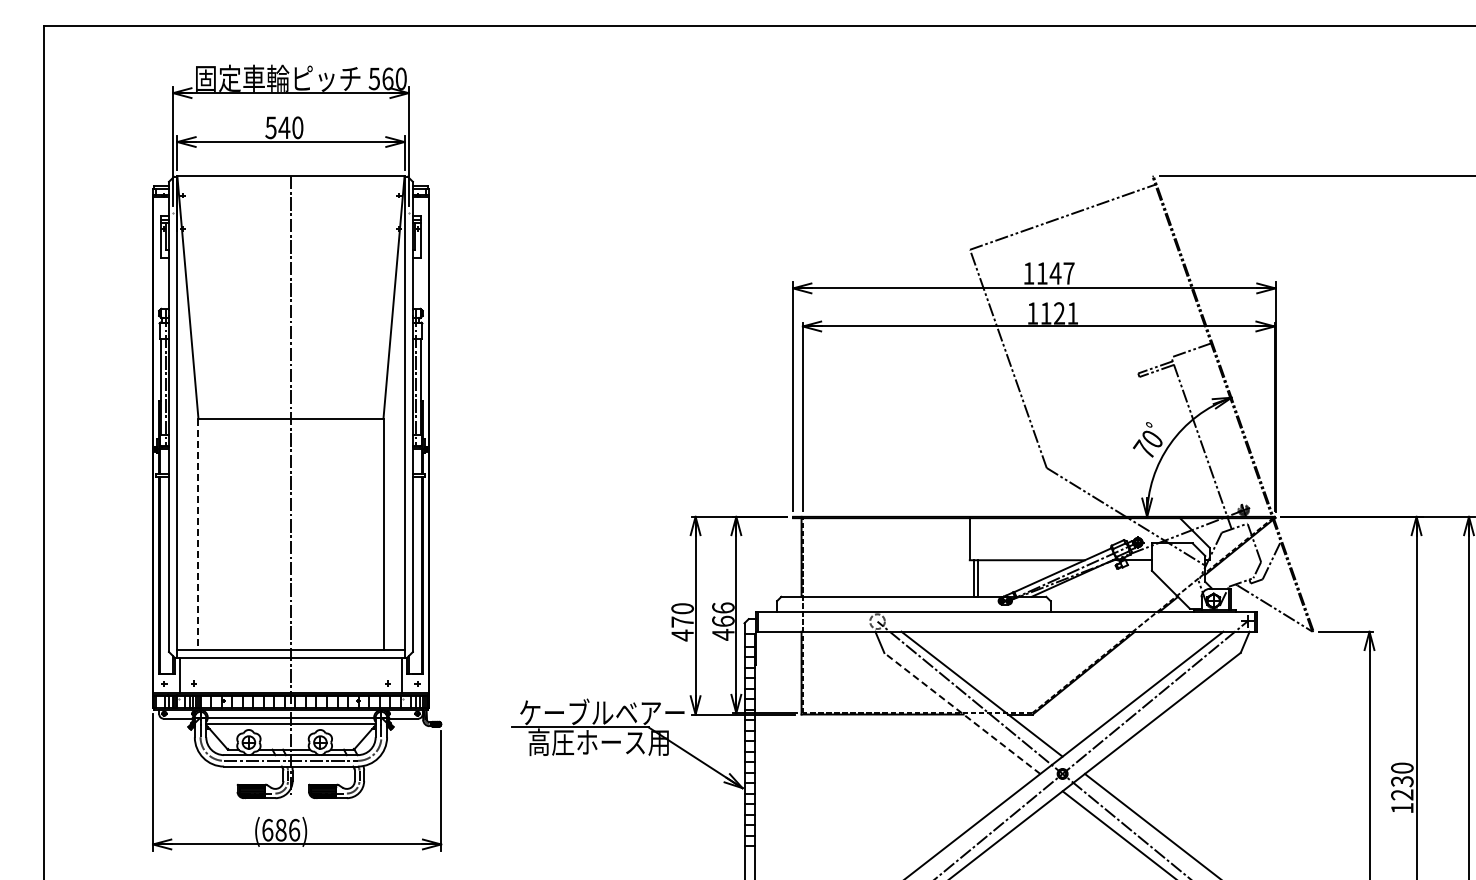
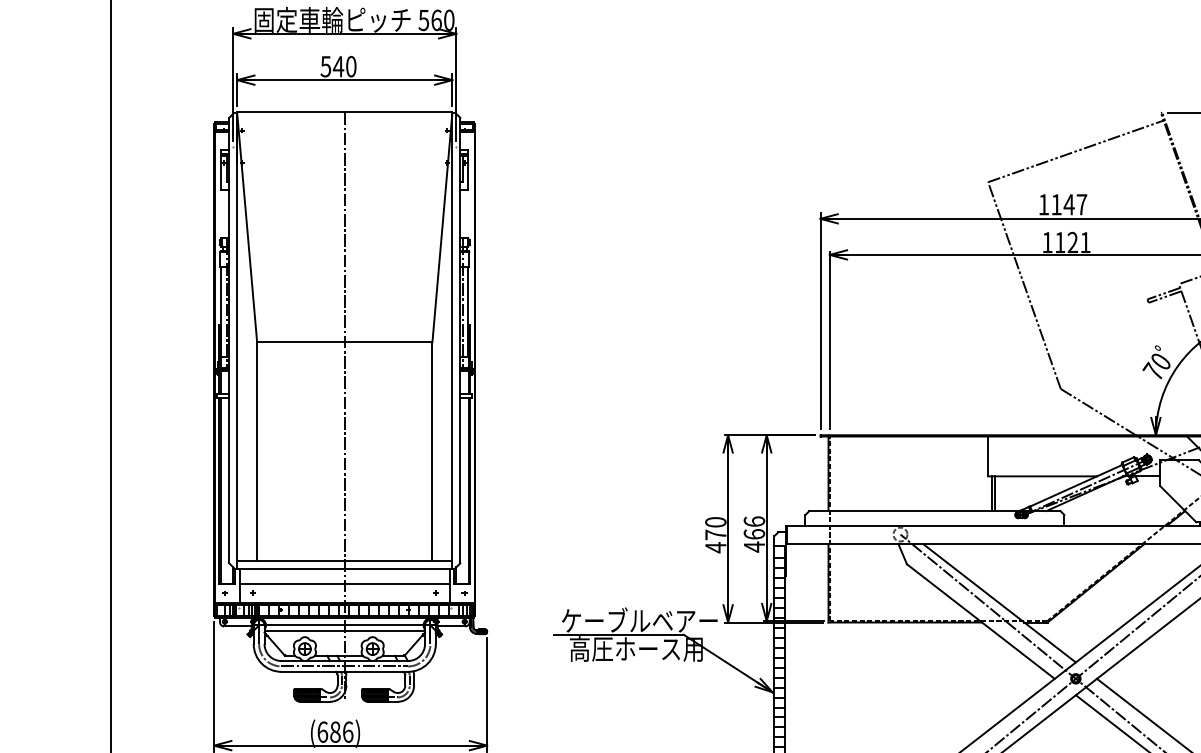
line: (198, 534) -> (257, 451), dashed -> solid
line: (290, 674) -> (344, 584), added
line: (962, 713) -> (980, 621), dashed -> solid

